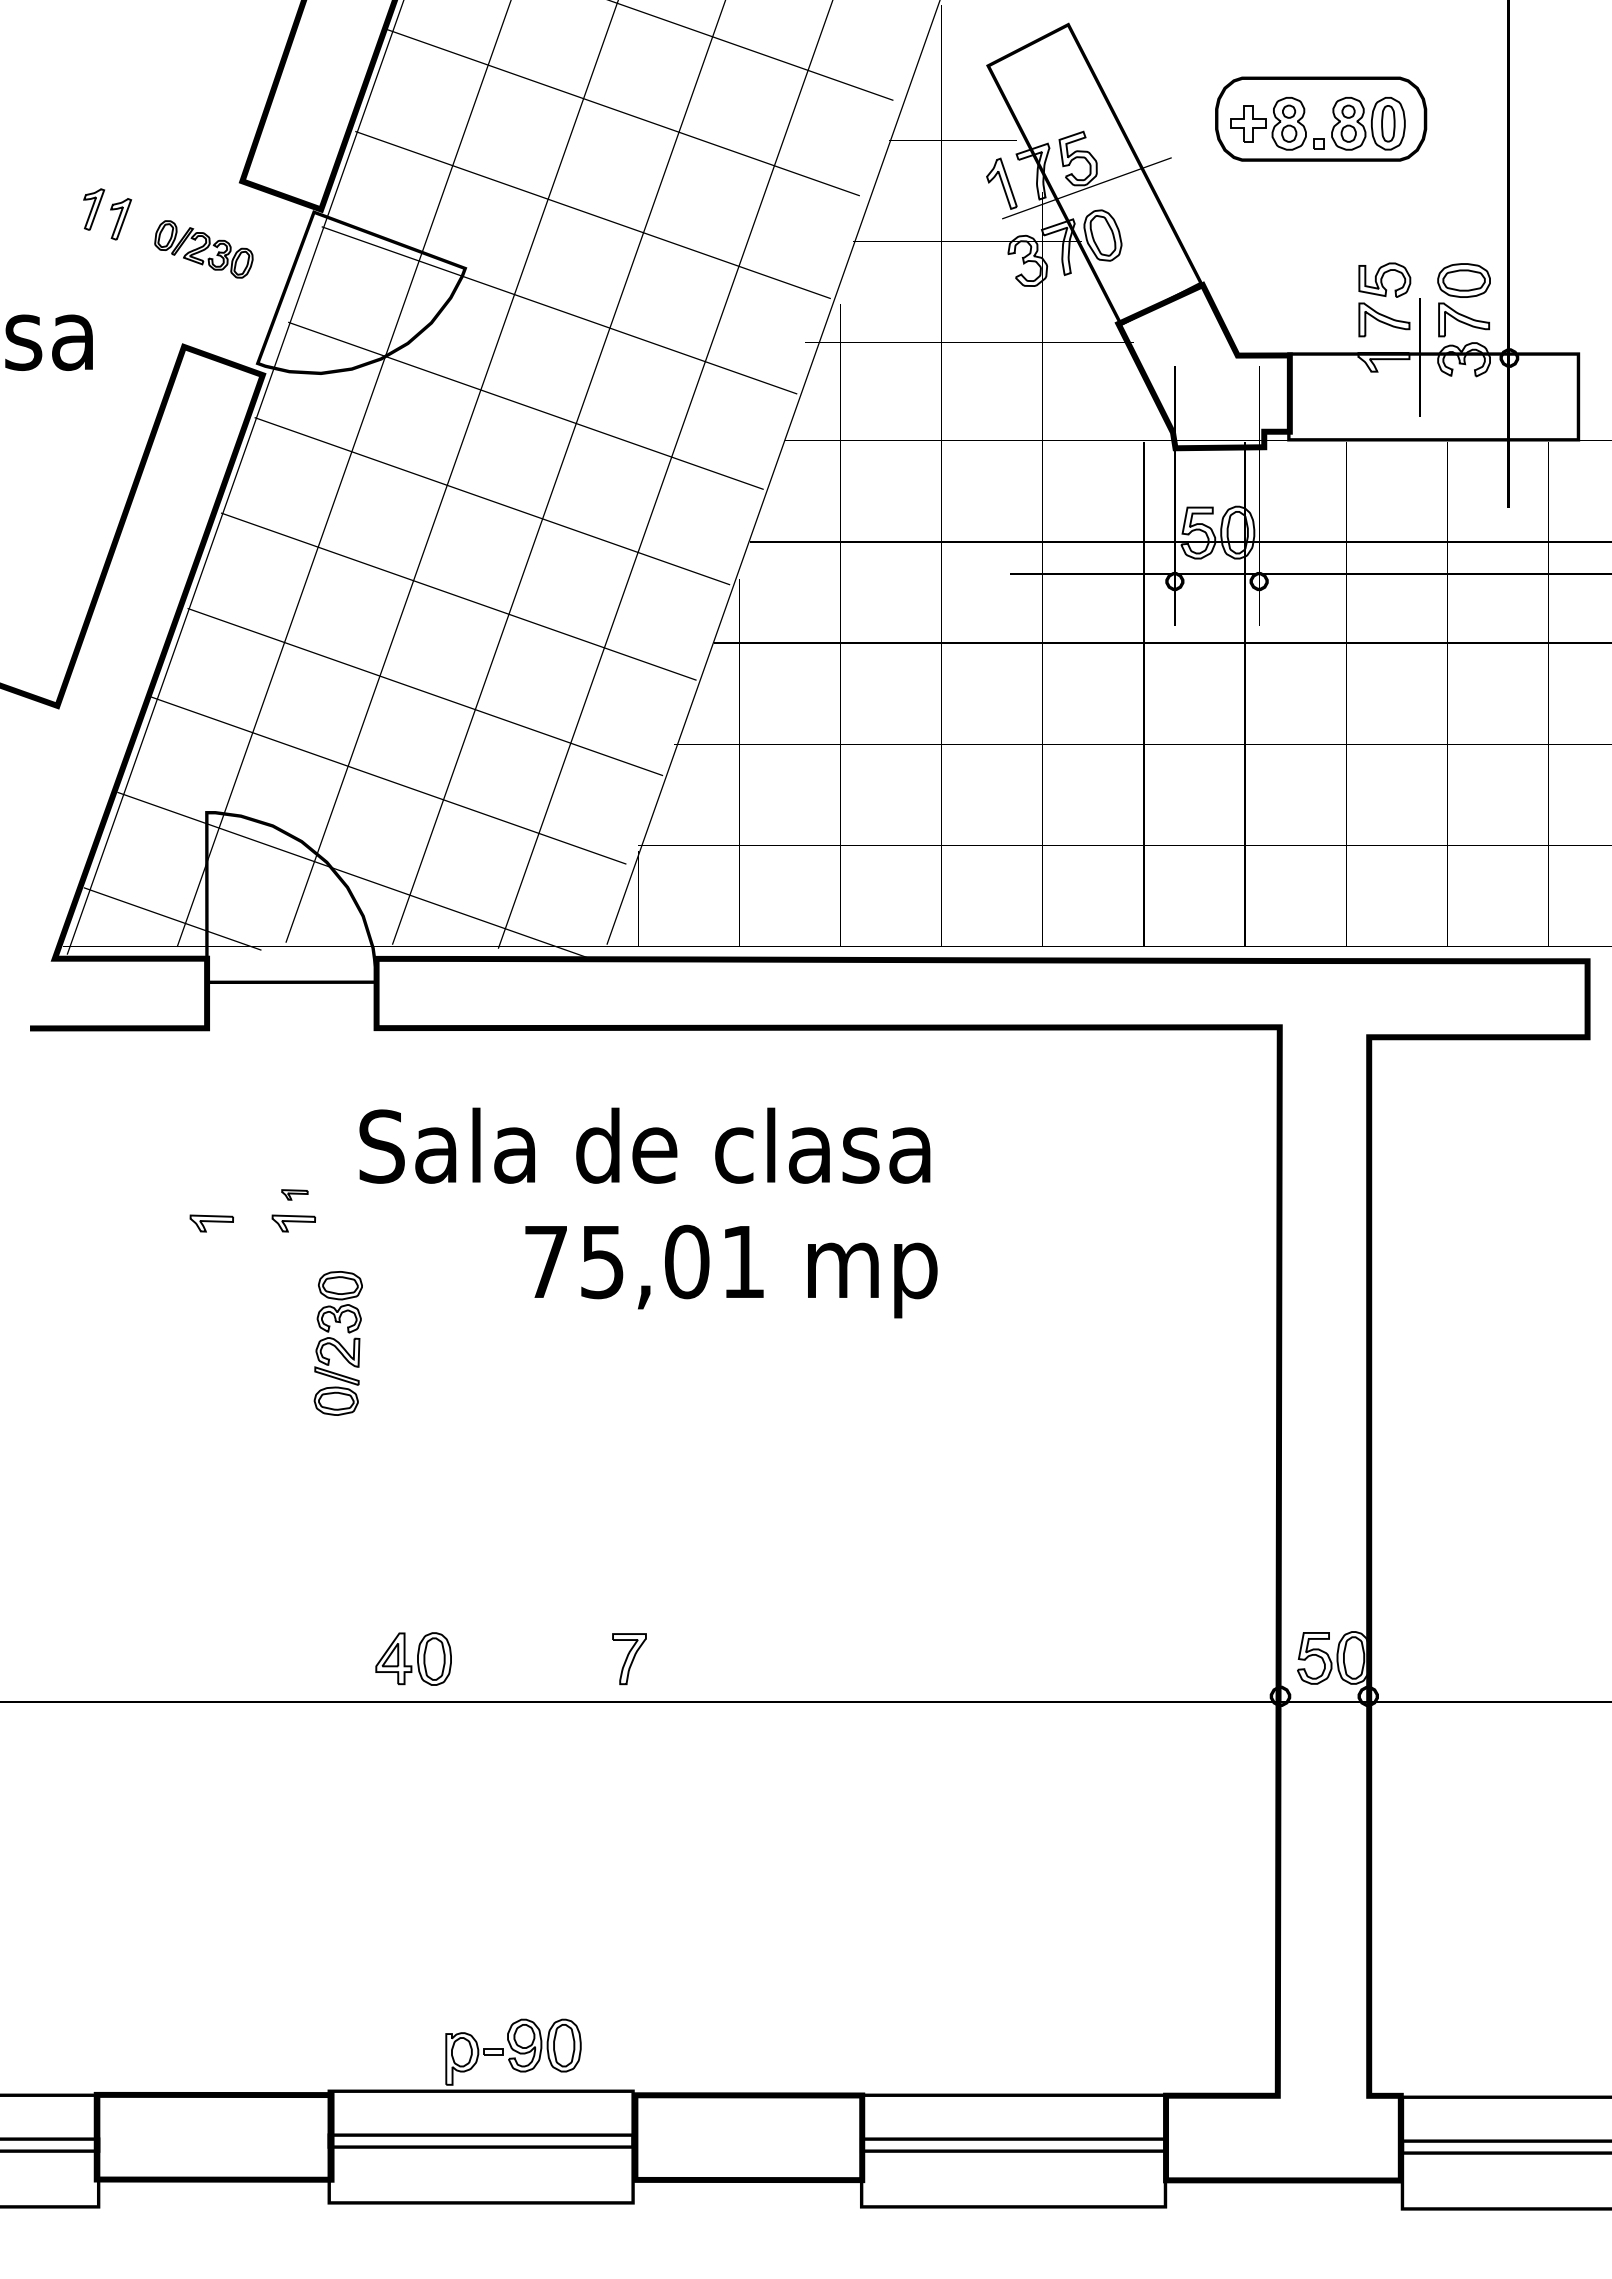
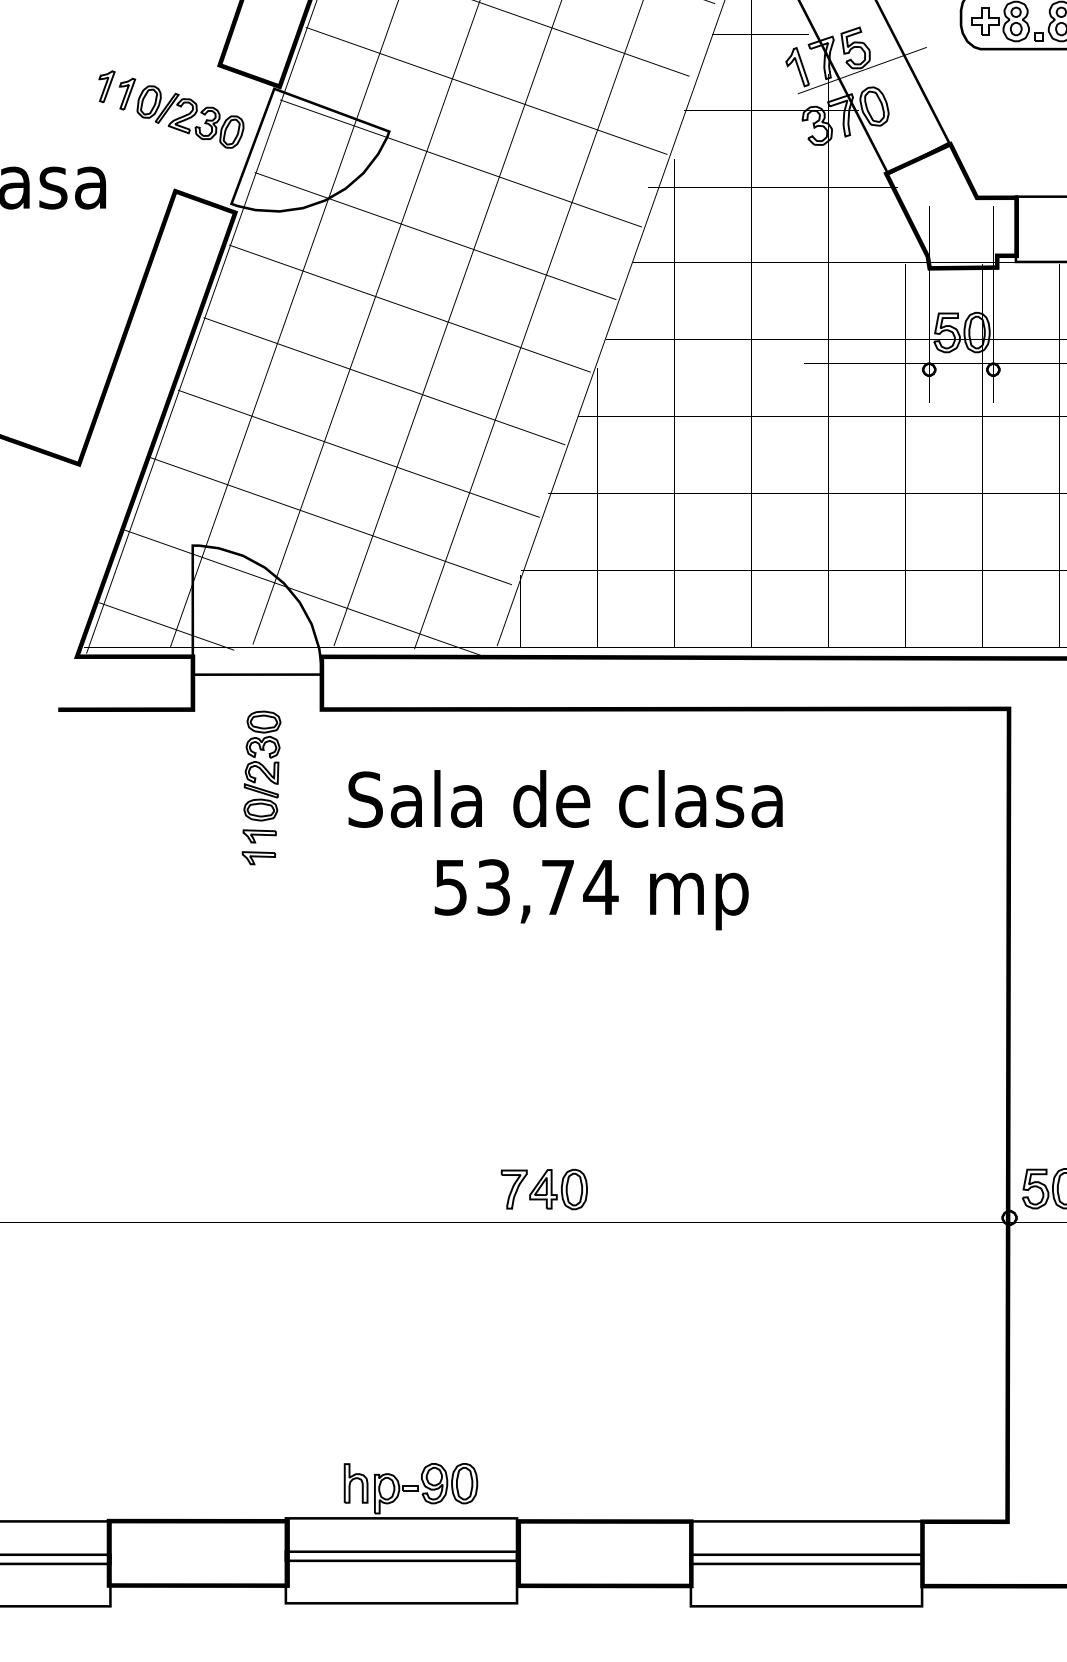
part: (203, 249) -> (190, 117), size x1.43
text: (644, 1145) -> (565, 798), moved
part: (294, 1194) -> (259, 836), size x1.67
part: (211, 1223) -> (196, 858), removed
text: (645, 1261) -> (526, 887), 75,01 -> 53,74
part: (337, 1343) -> (261, 766), moved
part: (413, 1658) -> (558, 1189), moved
part: (421, 2045) -> (356, 1483), added

